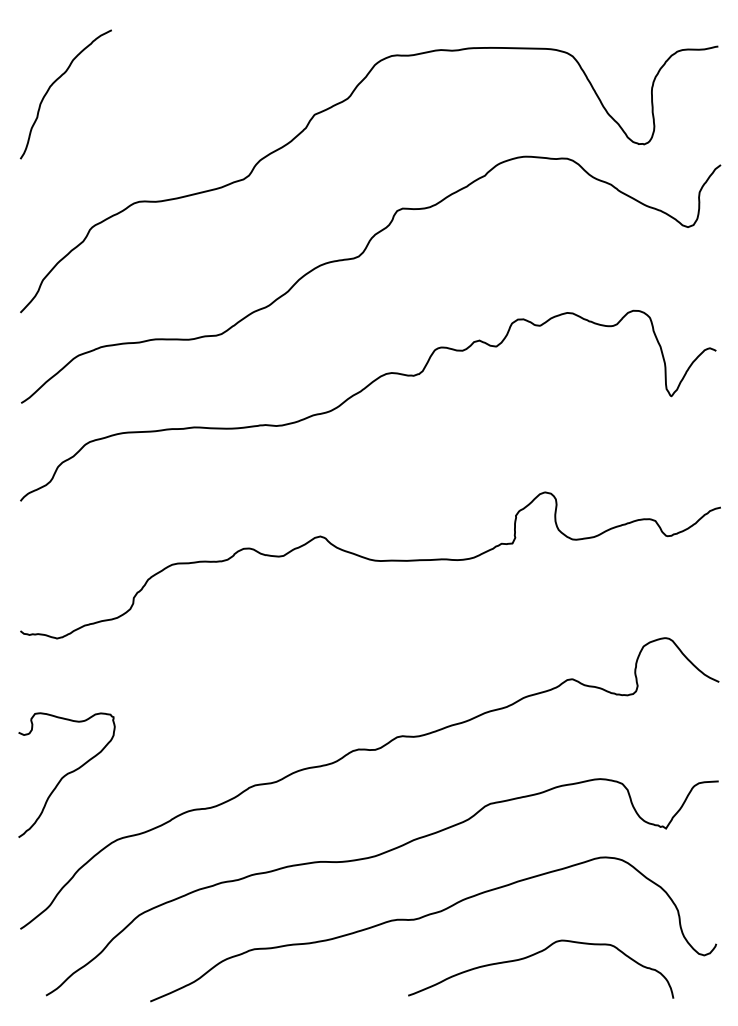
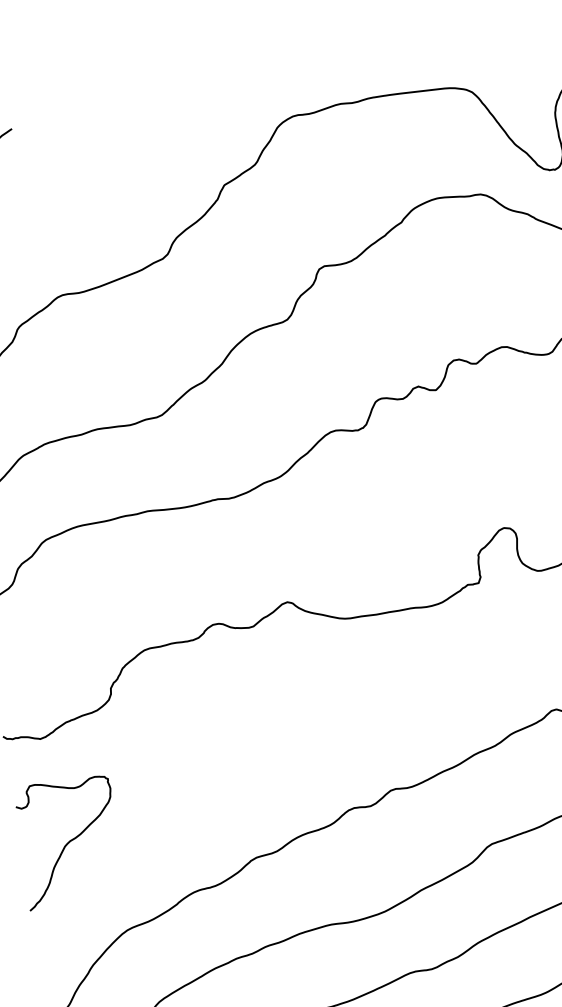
curve: (66, 774) -> (68, 842), moved

